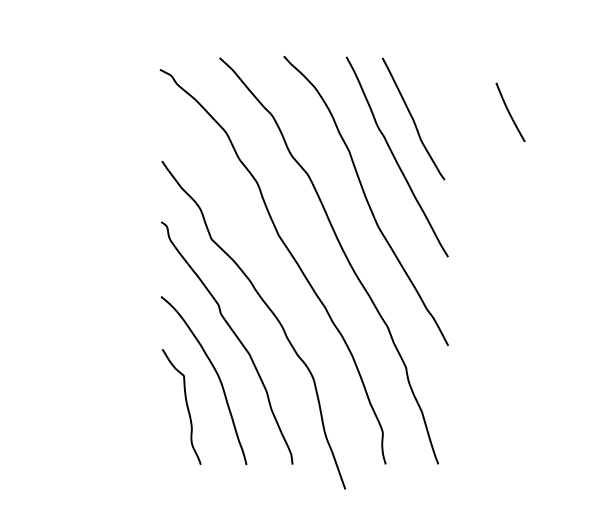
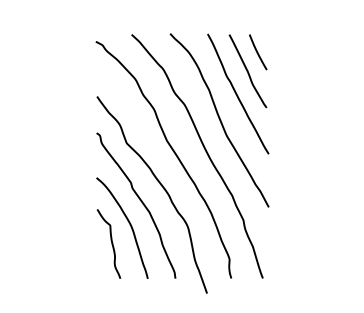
line: (511, 112) -> (258, 52), moved

